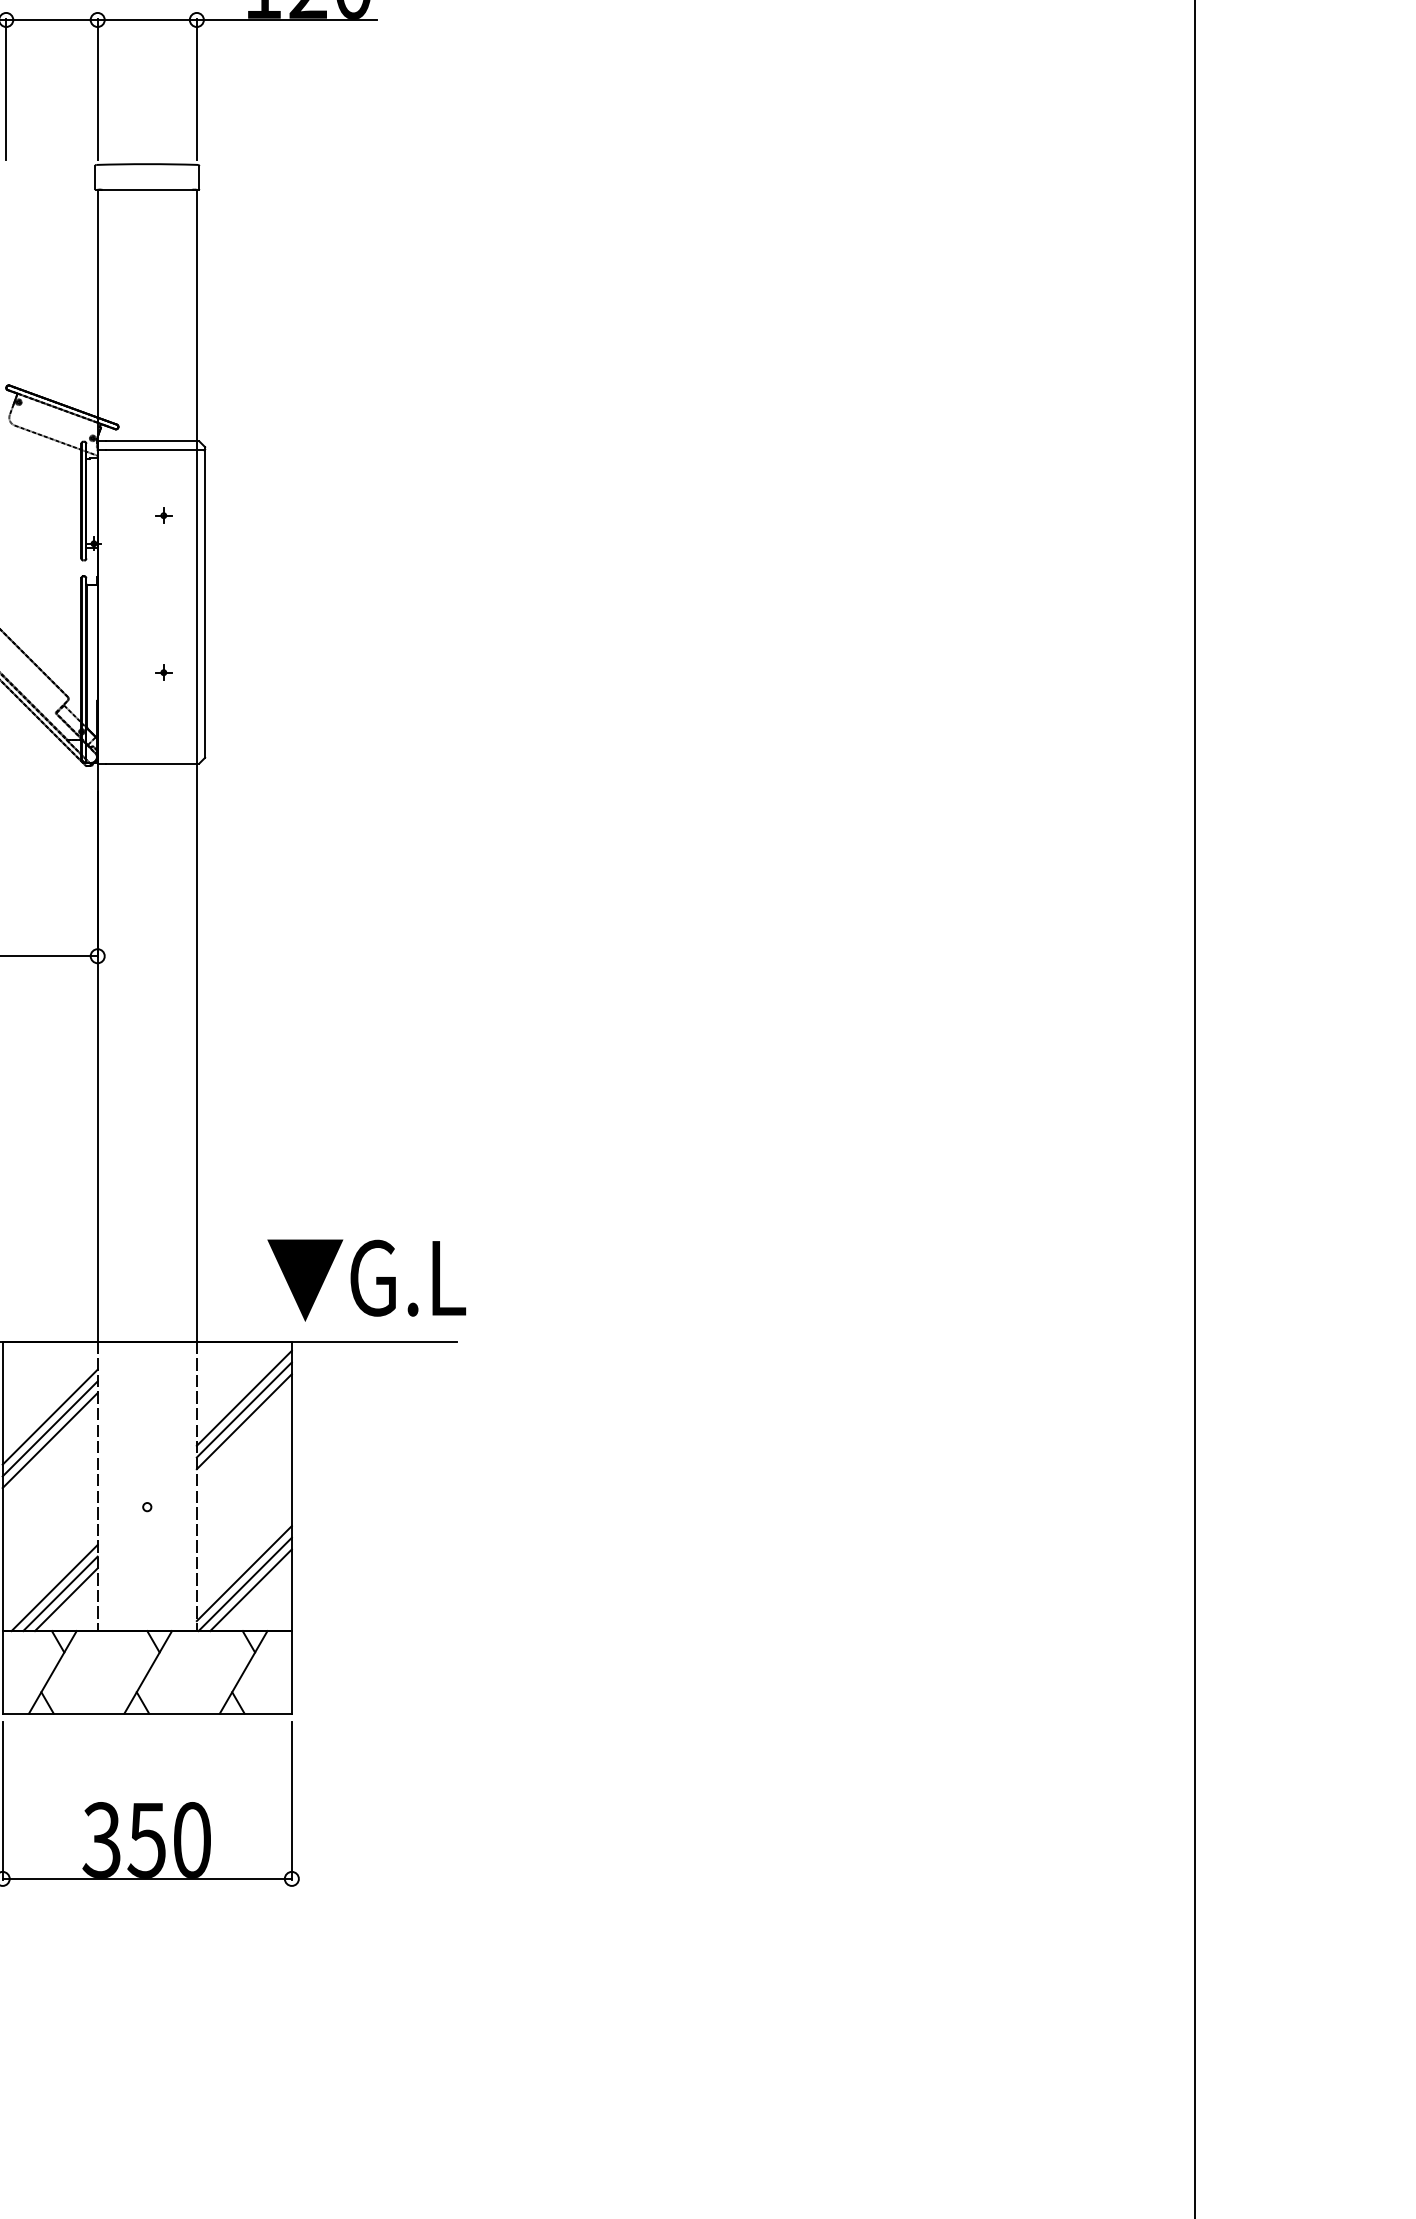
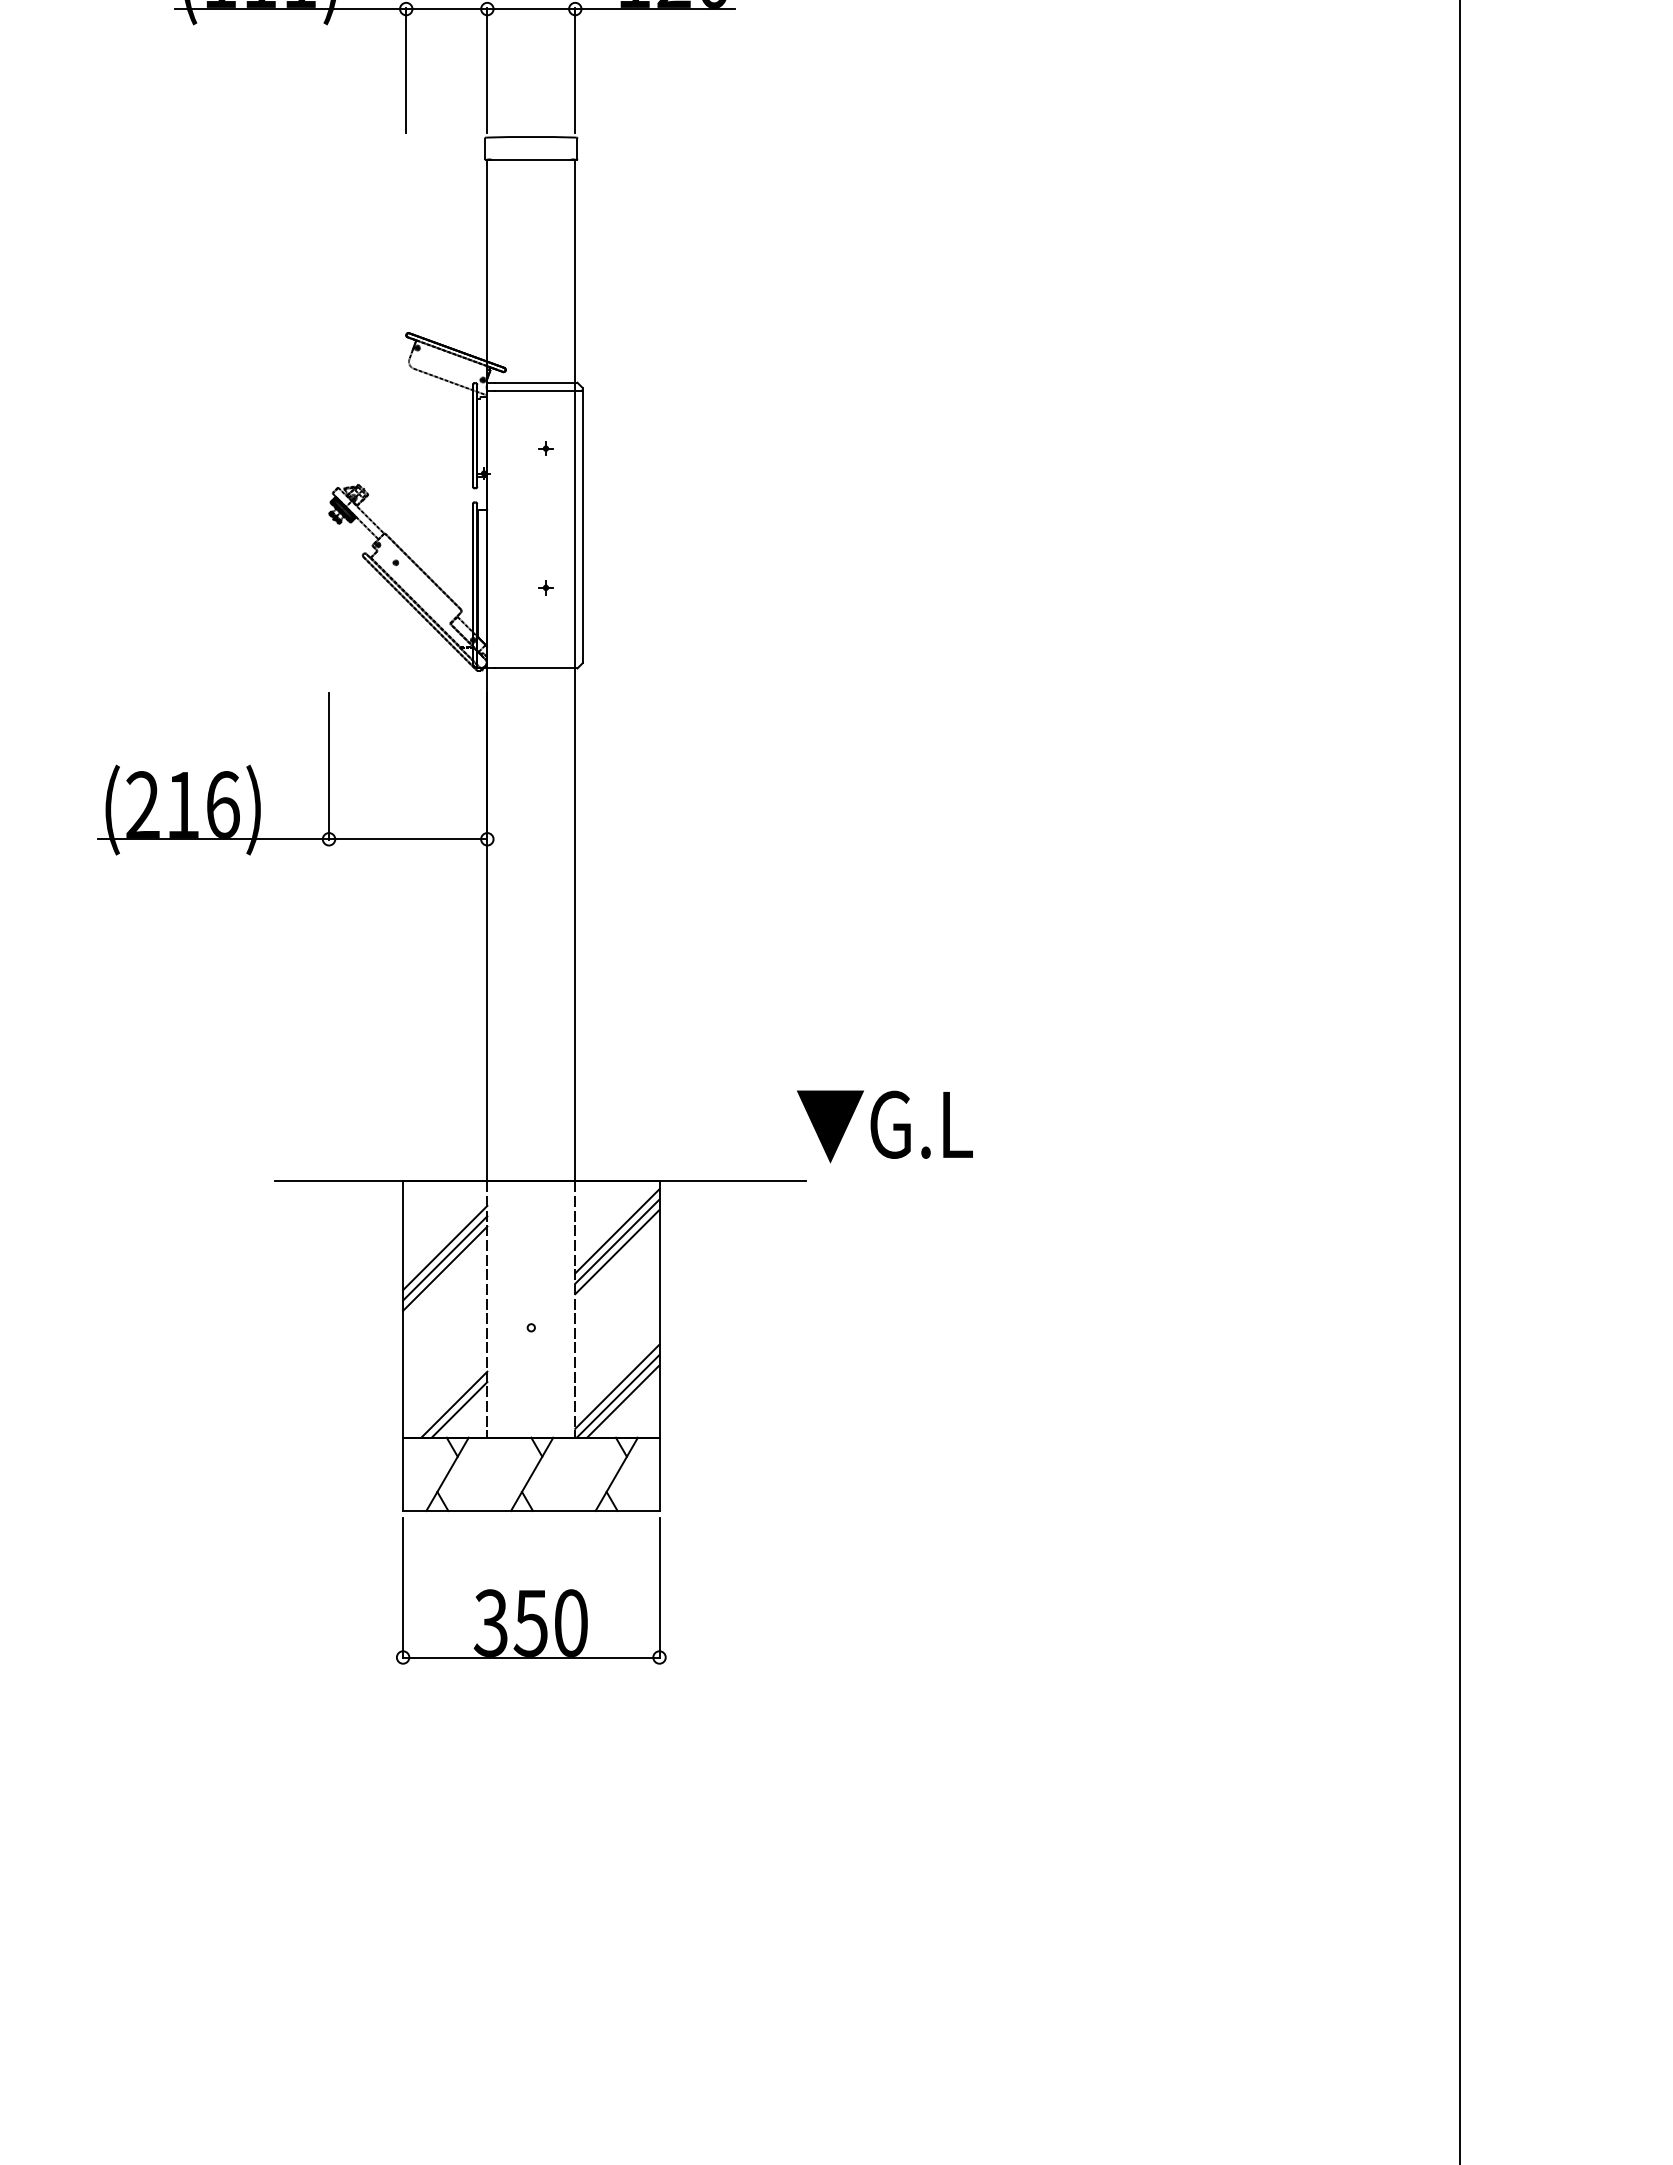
text: (366, 1280) -> (884, 1126), moved
line: (55, 1587) -> (449, 1399), removed

